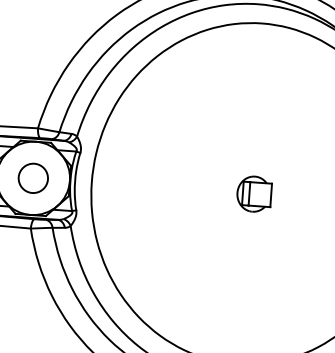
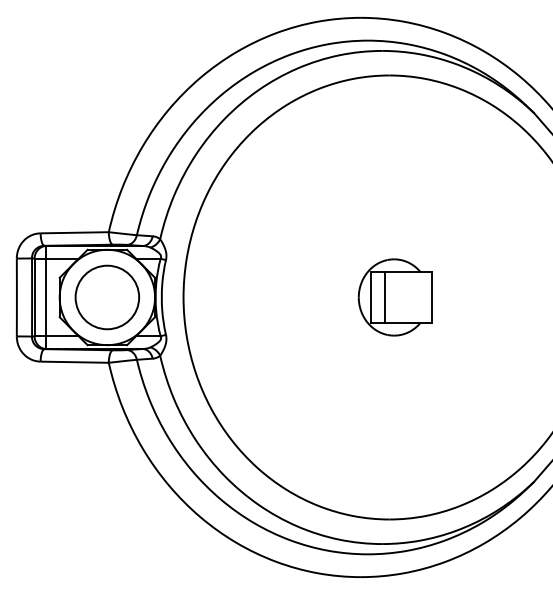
circle: (33, 178) -> (107, 297), size x1.67
part: (253, 194) -> (394, 297), size x1.67

